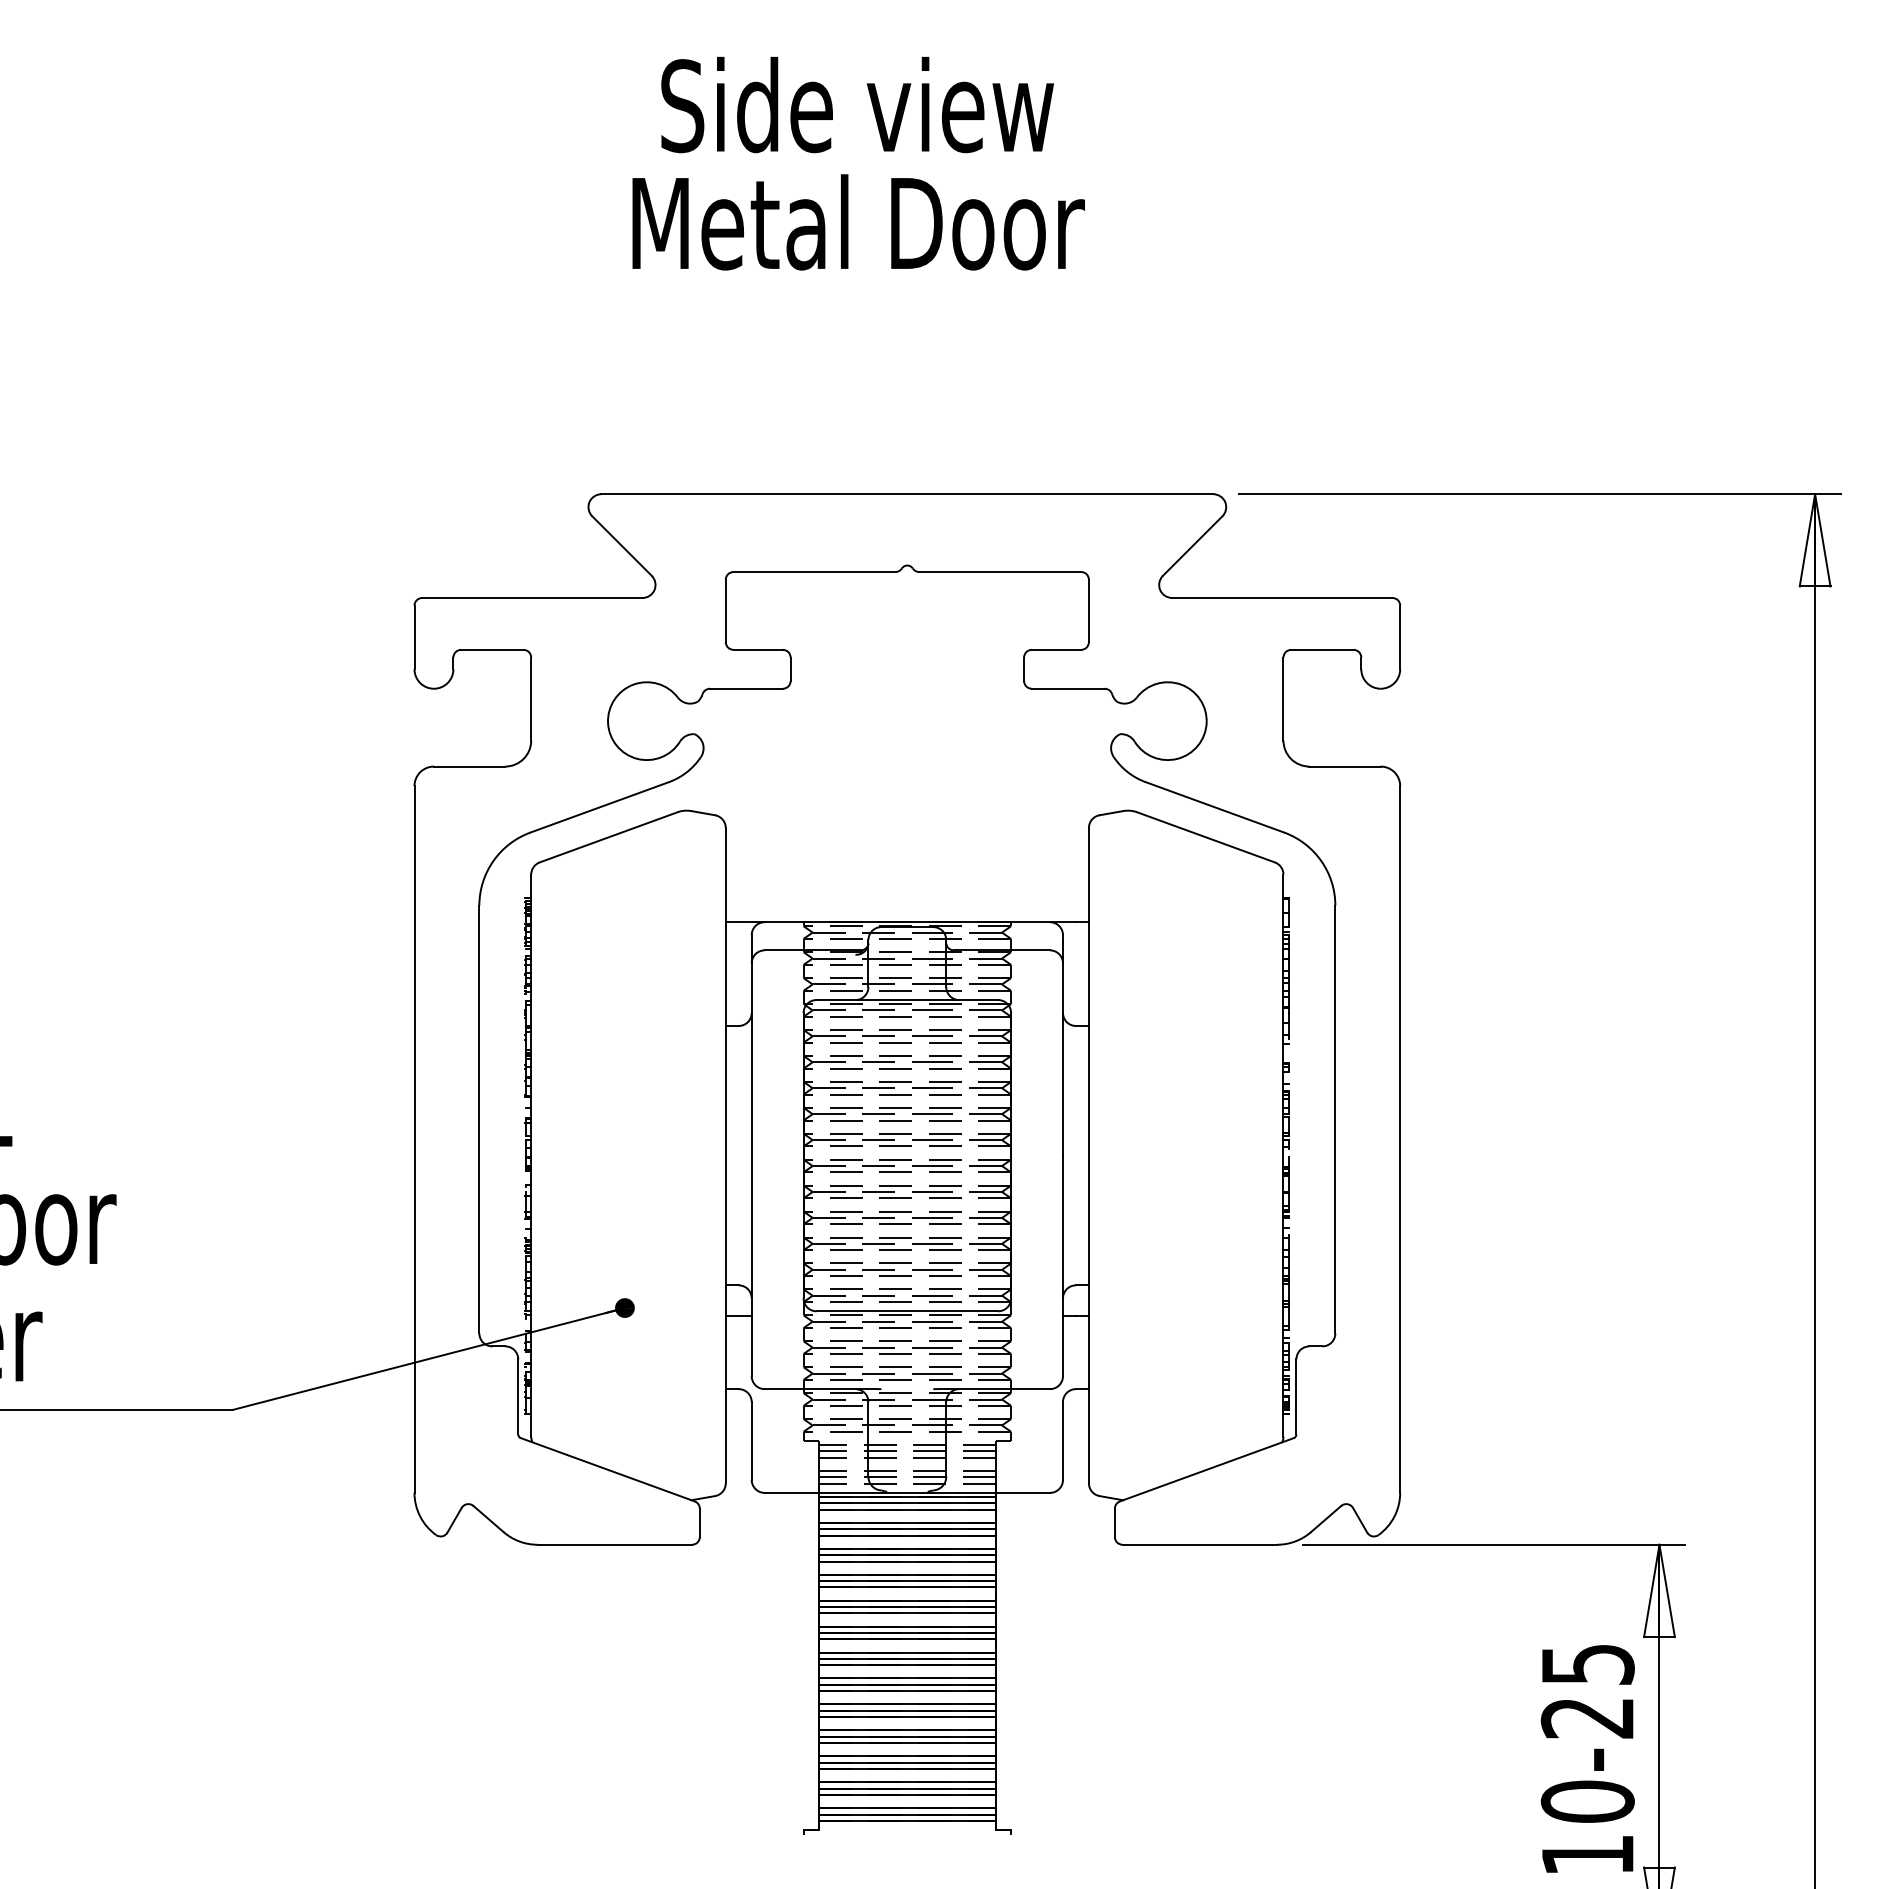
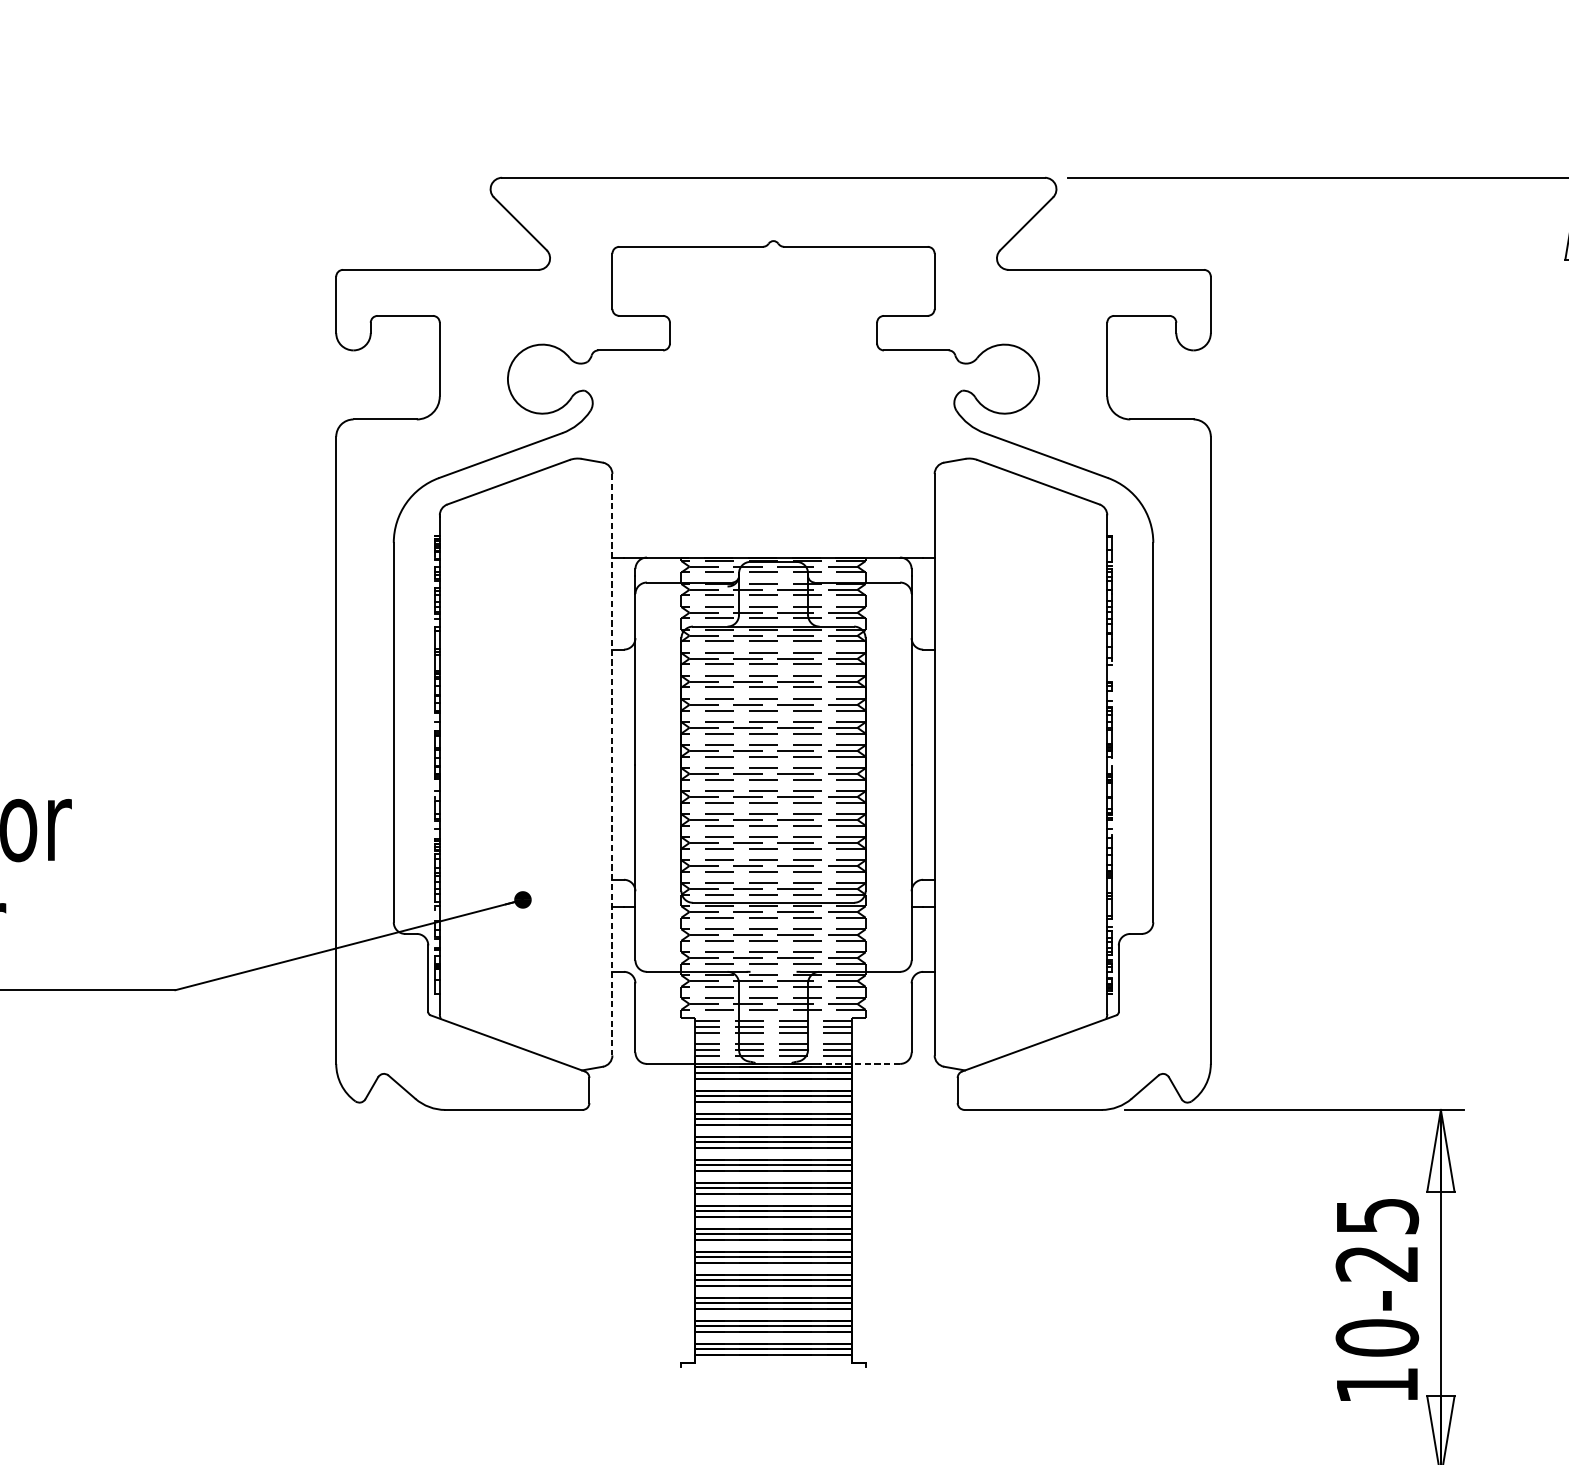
line: (725, 1155) -> (612, 764), solid -> dashed
line: (1004, 1492) -> (859, 1063), solid -> dashed

